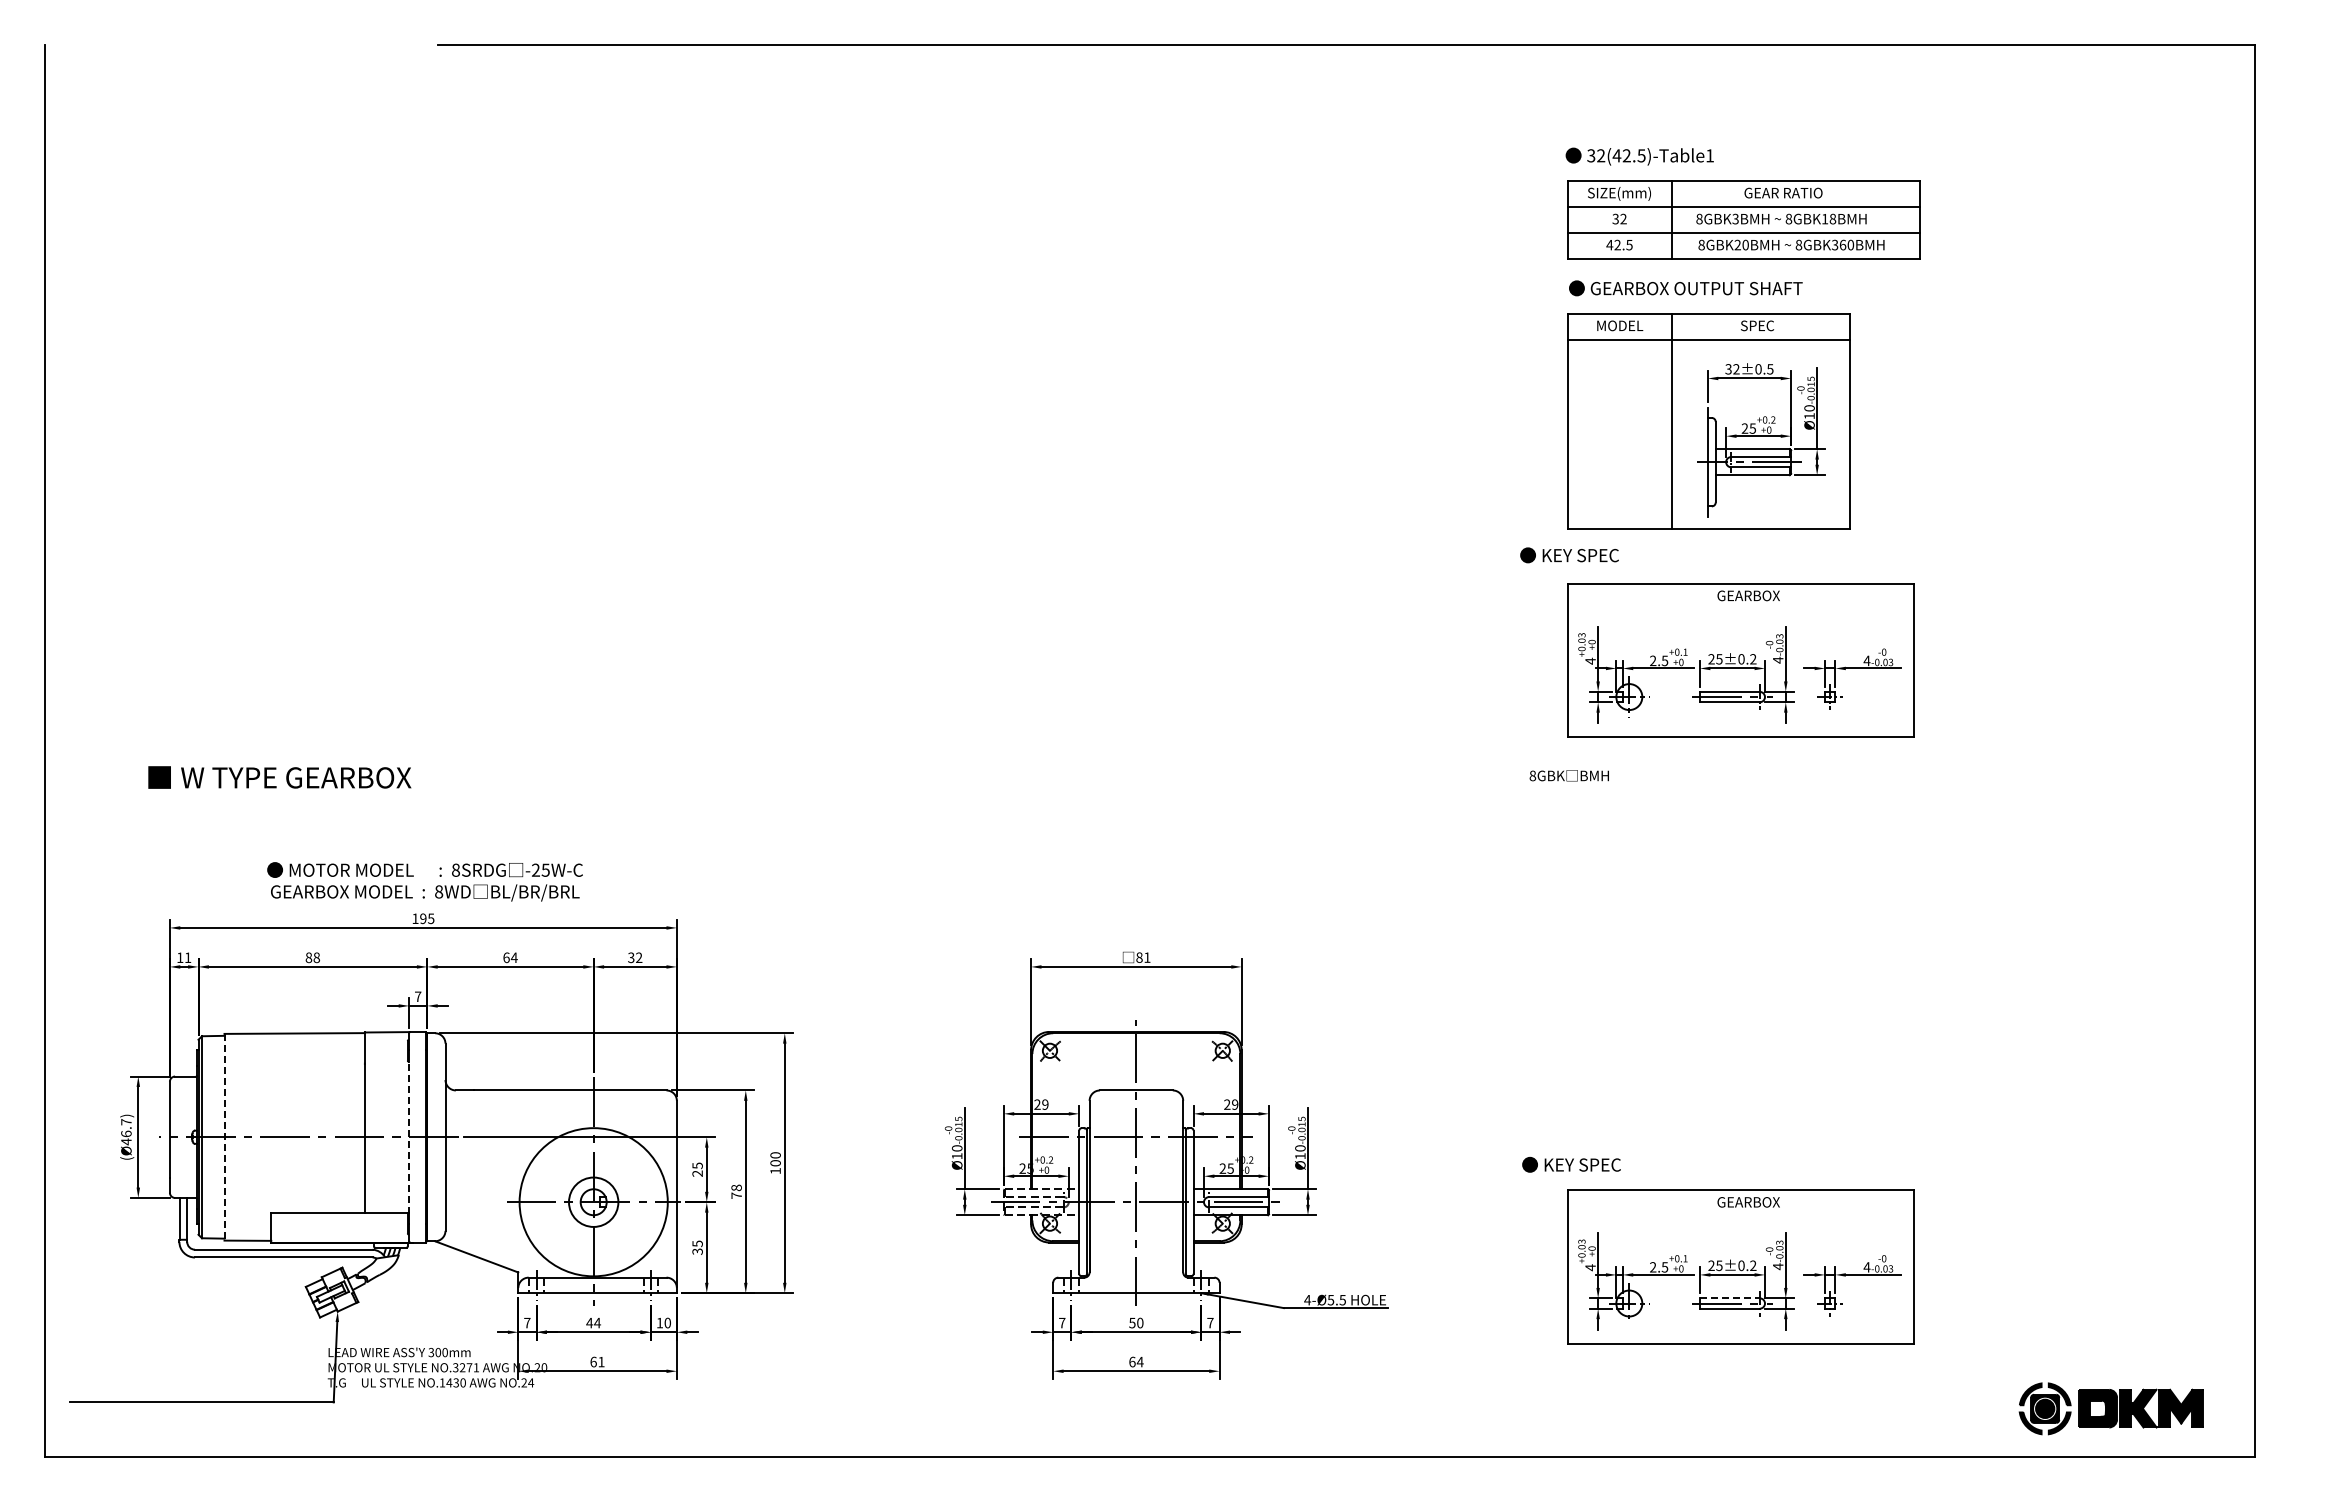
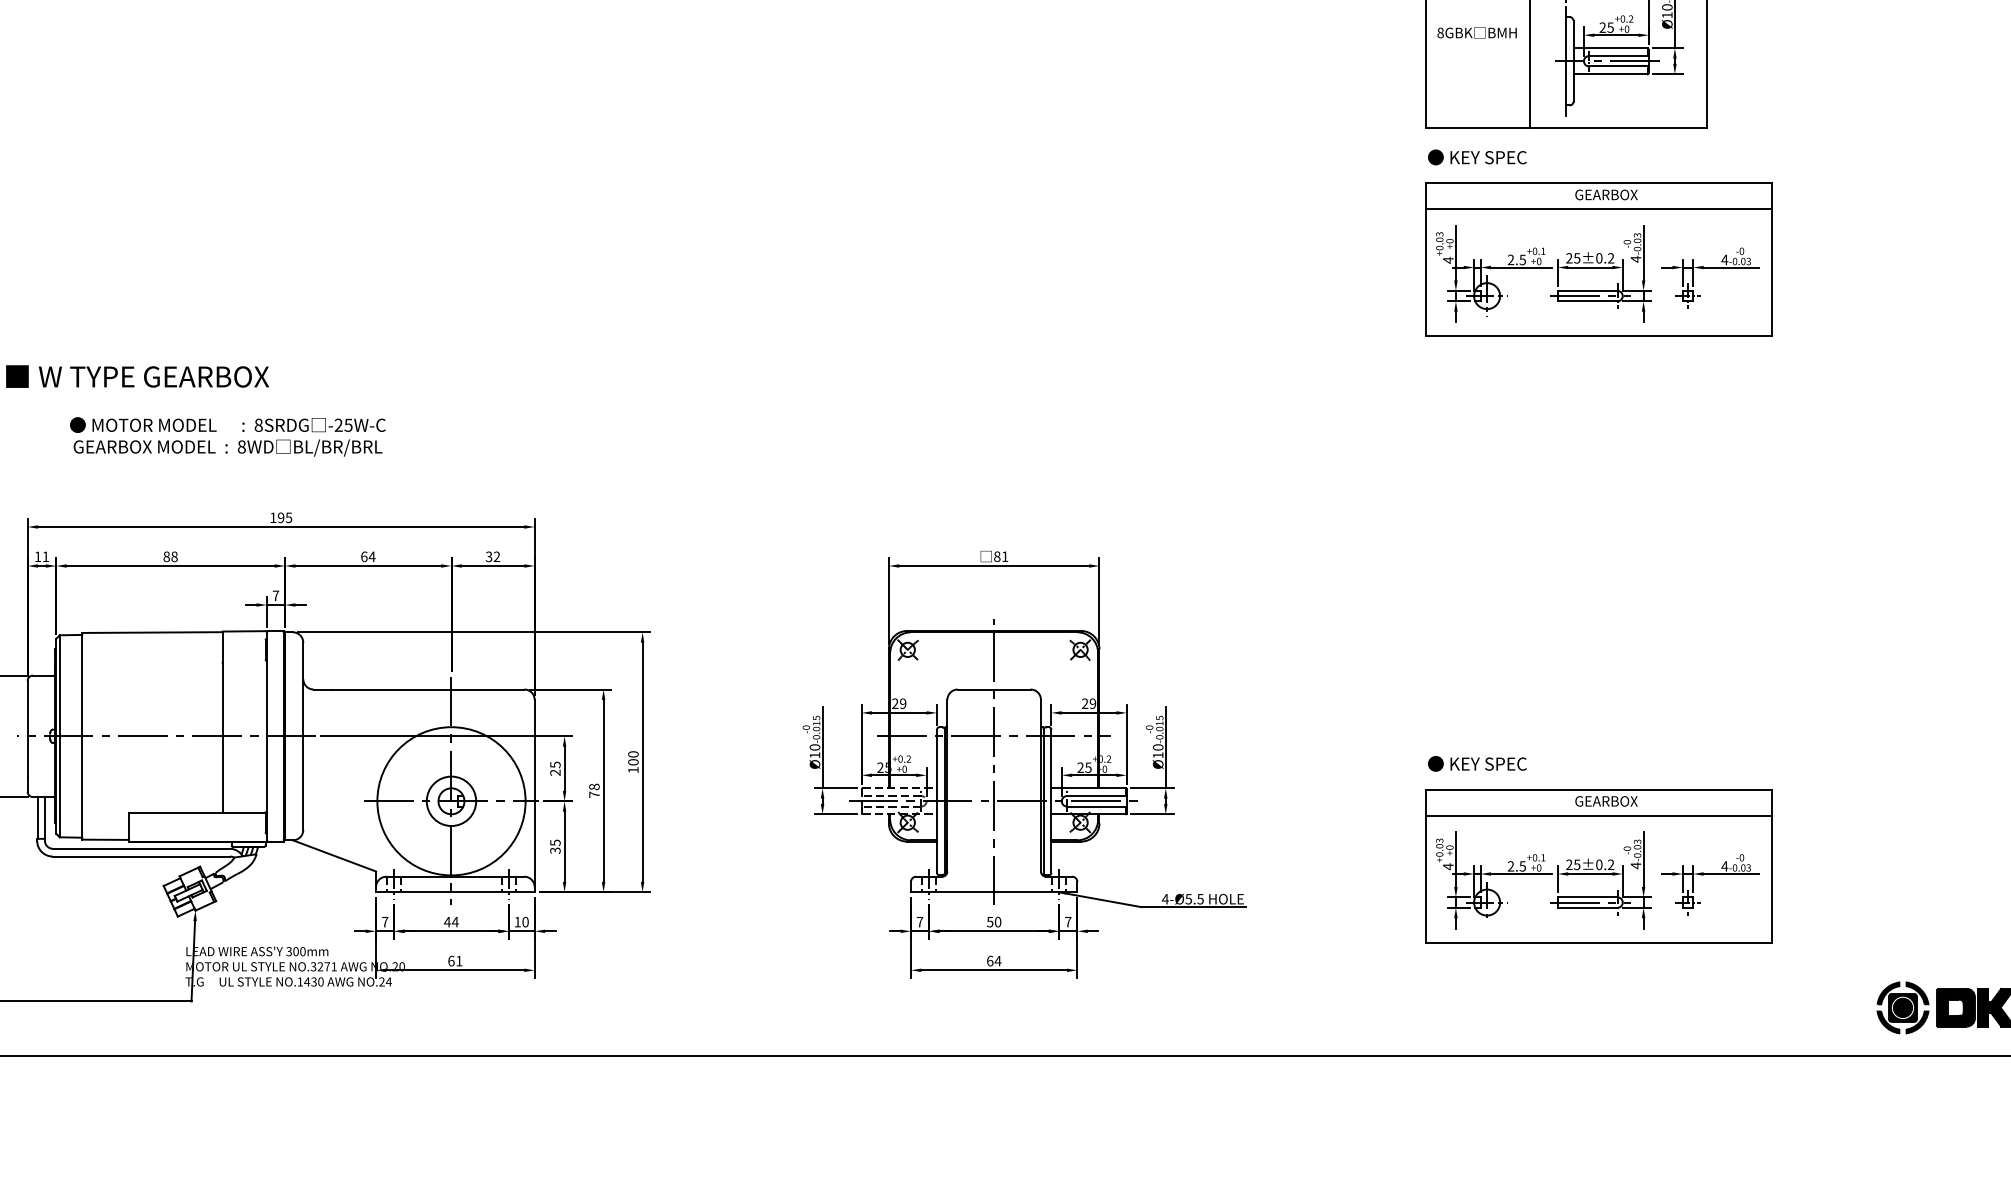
text: (1569, 555) -> (1477, 157), moved
line: (1740, 610) -> (1598, 209), added
text: (1568, 775) -> (1476, 32), moved
text: (424, 881) -> (227, 436), moved
line: (224, 1137) -> (82, 736), dashed -> solid
line: (409, 1137) -> (267, 736), dashed -> solid
text: (1571, 1164) -> (1477, 763), moved
line: (1740, 1216) -> (1598, 815), added
line: (1729, 1298) -> (1587, 897), dashed -> solid

